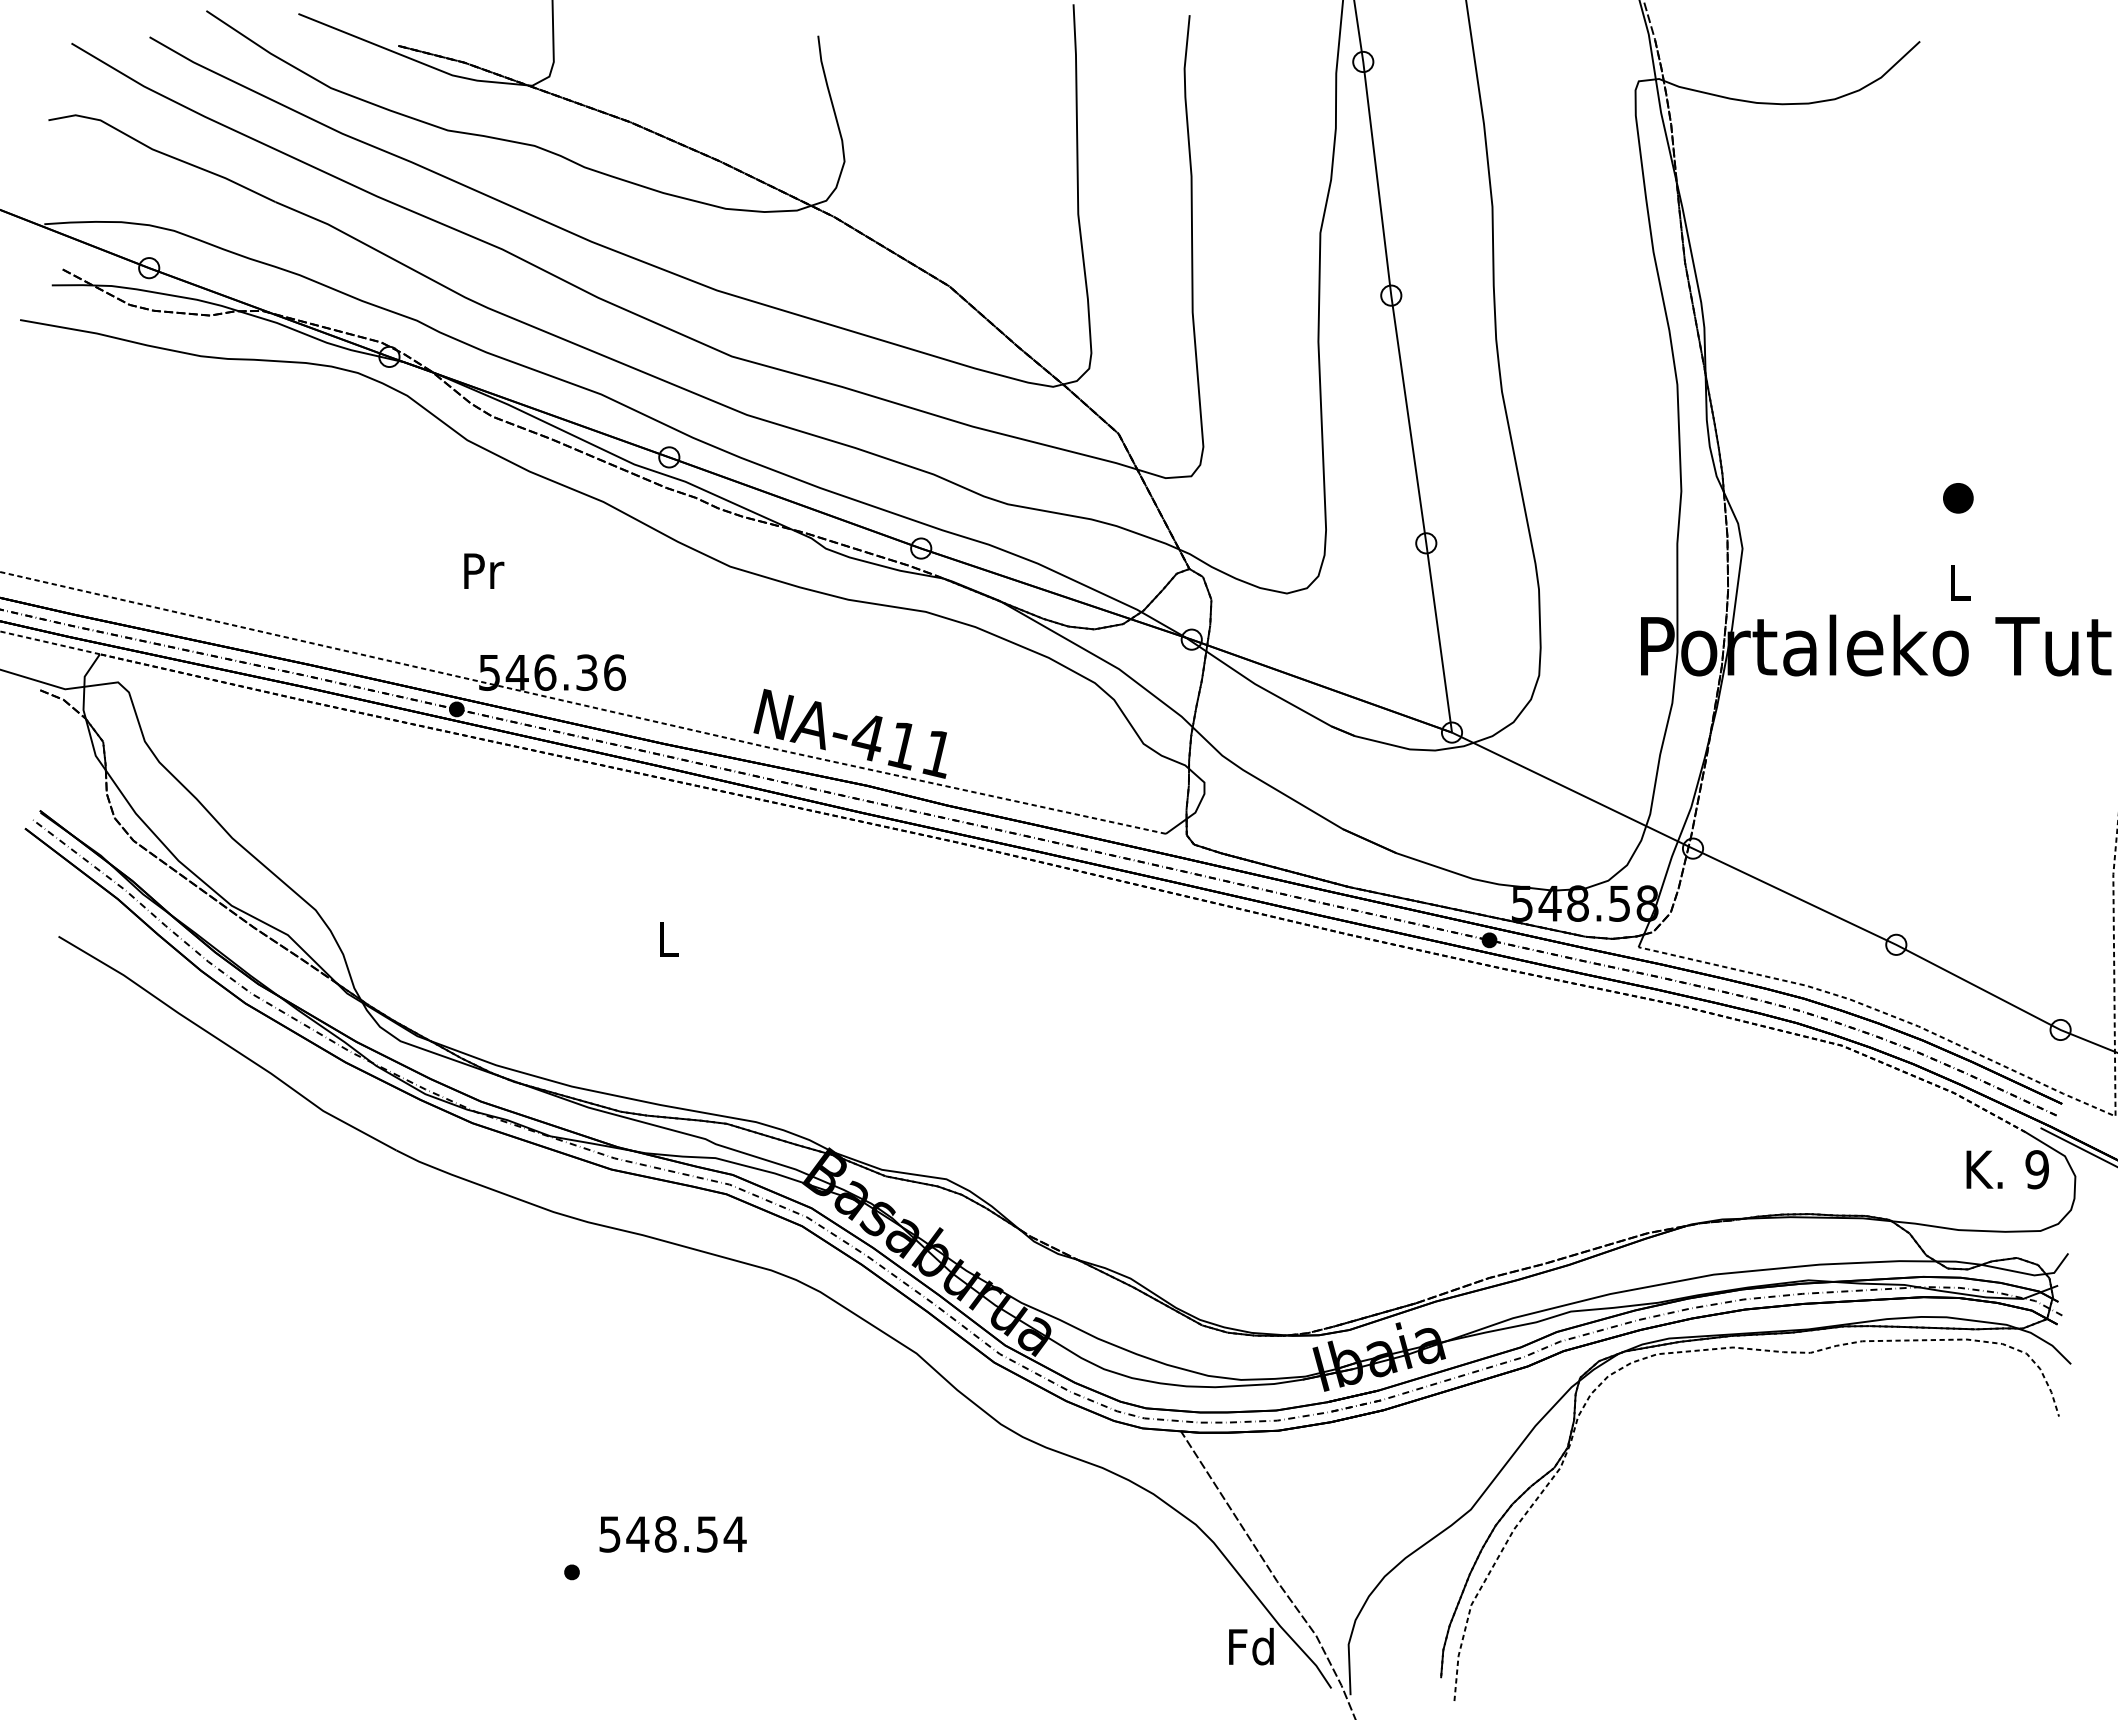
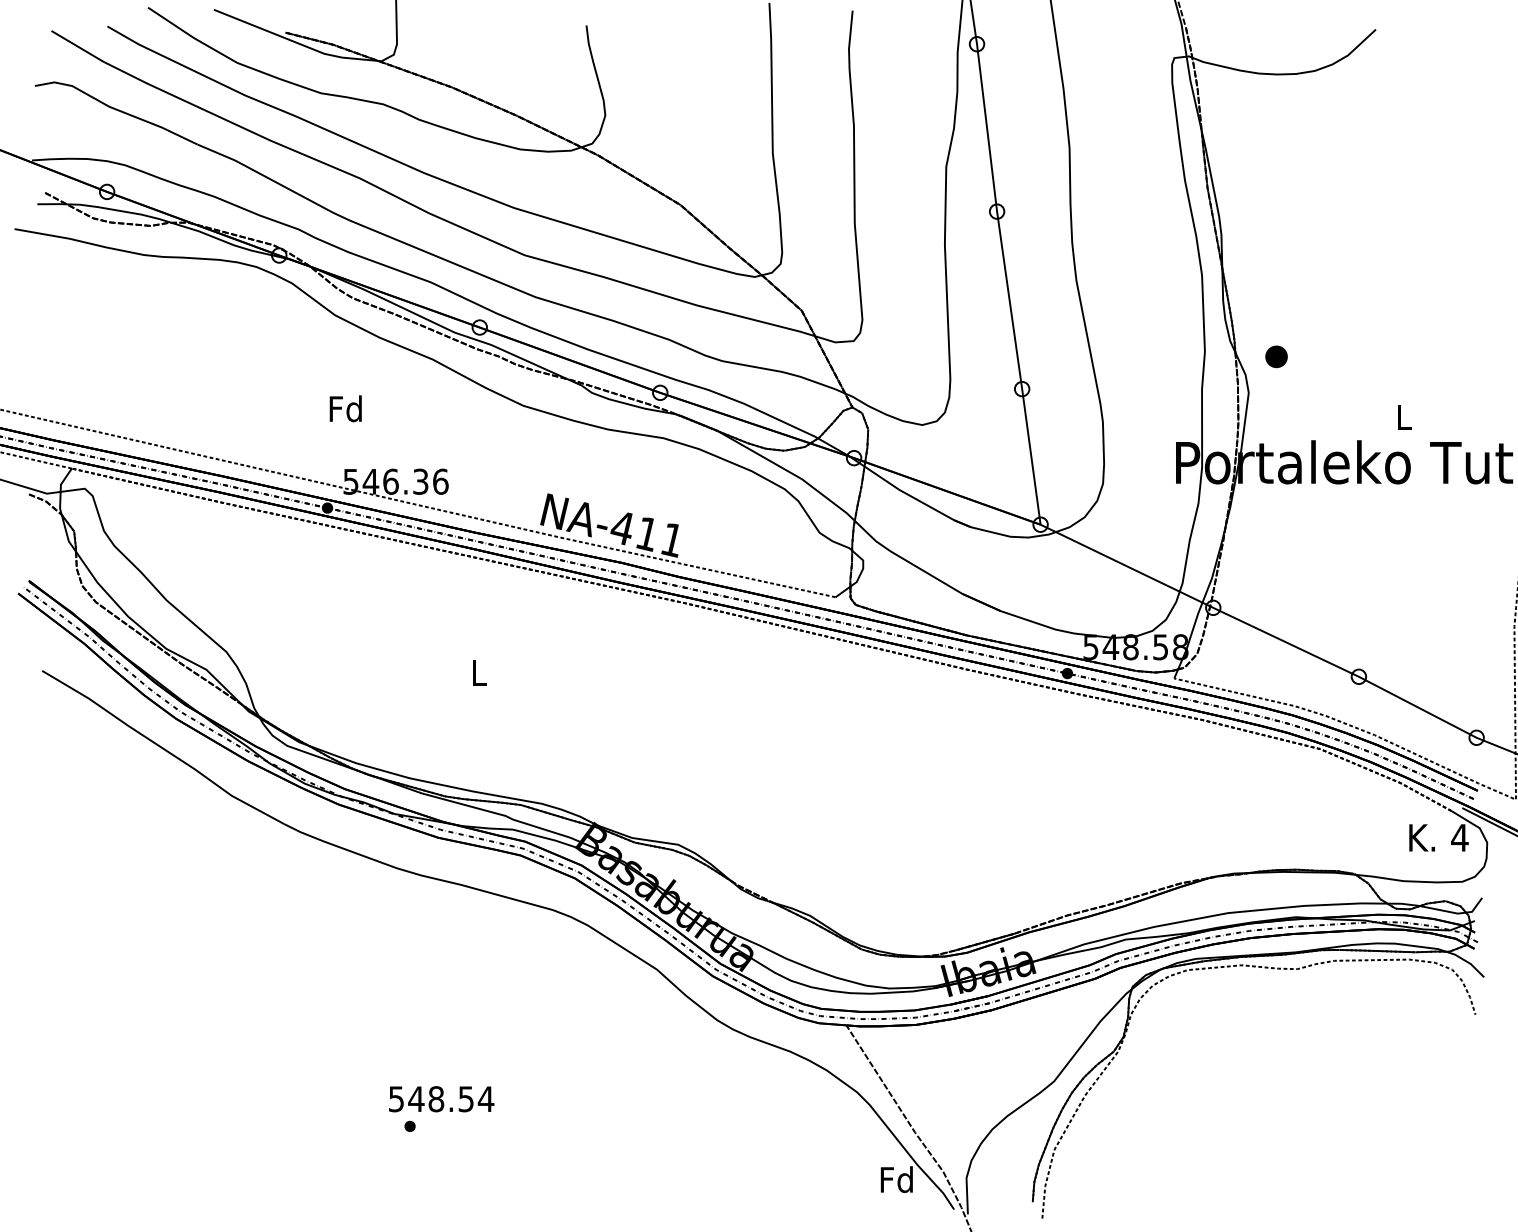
part: (1958, 498) -> (1276, 356), moved
text: (482, 570) -> (345, 408), Pr -> Fd
text: (2036, 1169) -> (1459, 837), 9 -> 4
text: (672, 1534) -> (441, 1099), moved

